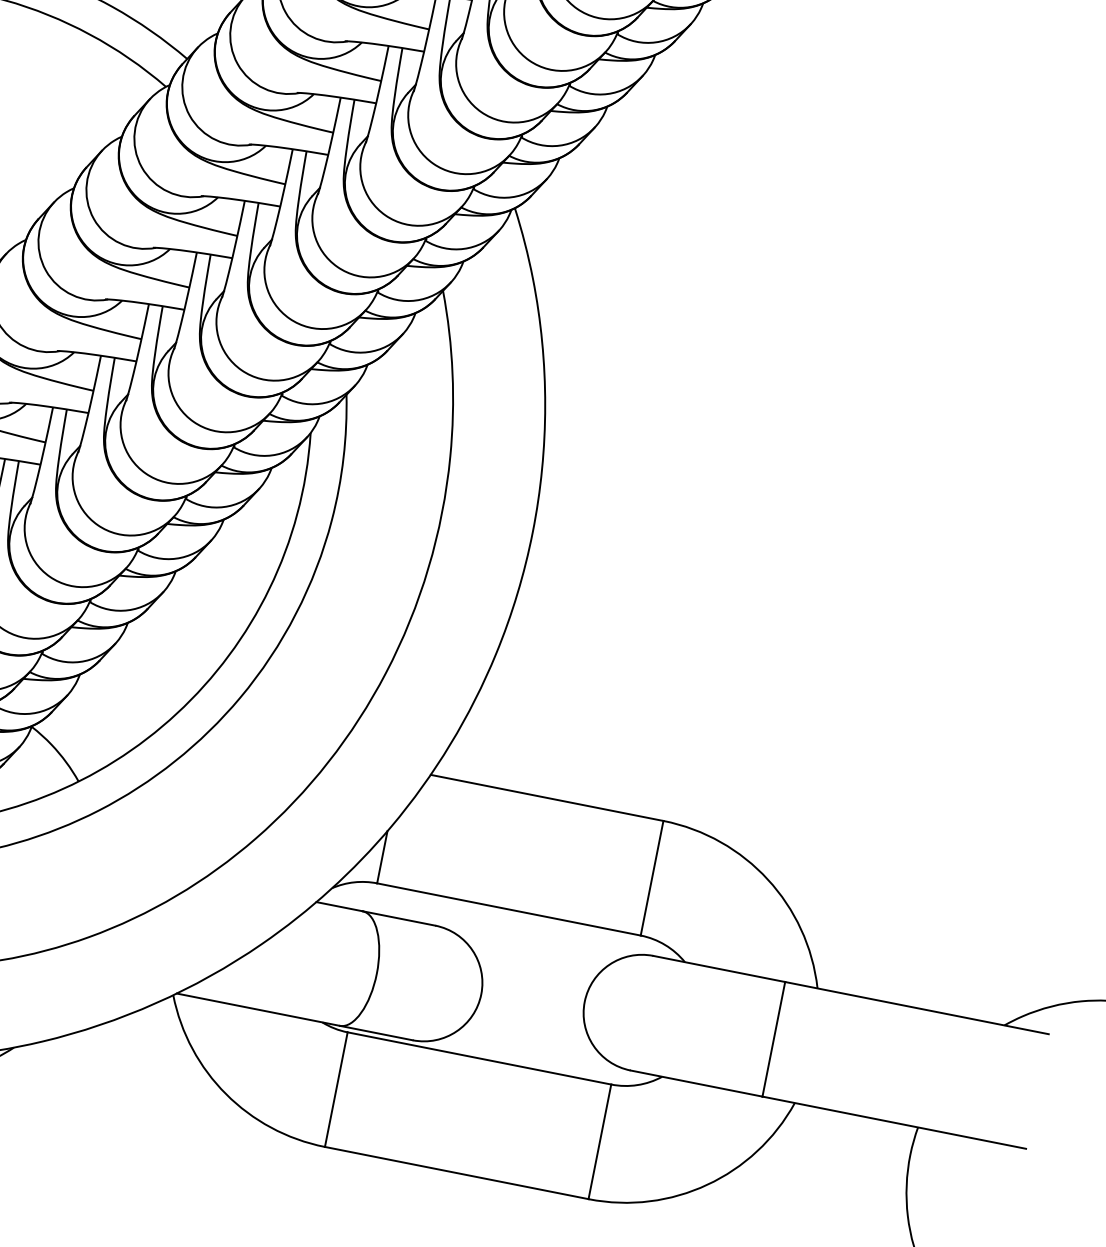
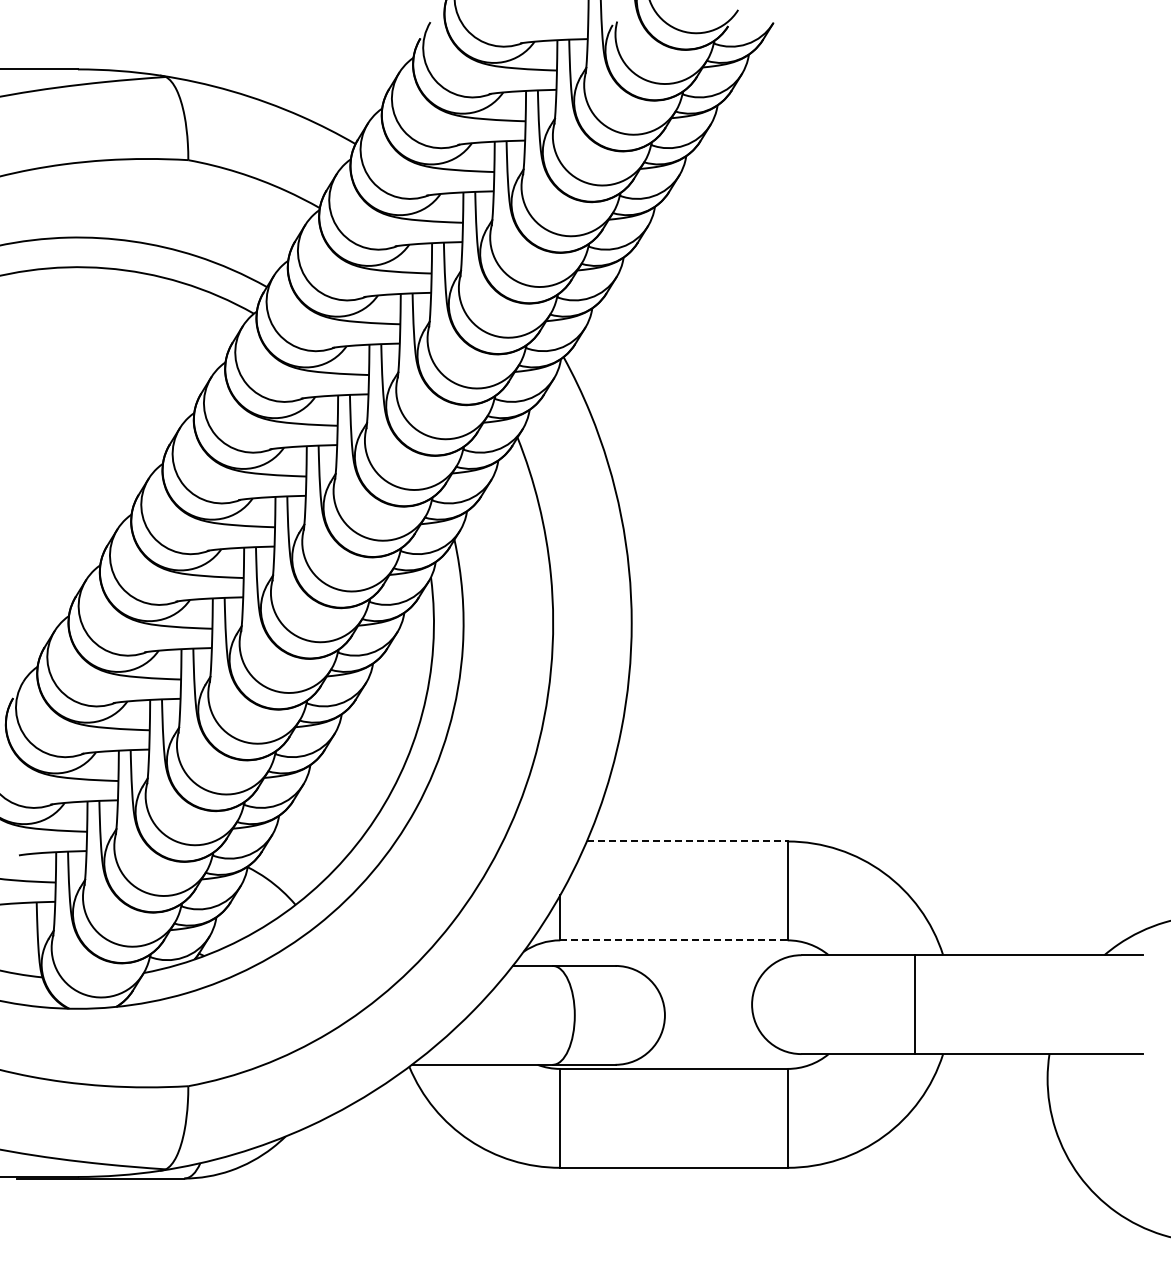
line: (547, 797) -> (687, 841), solid -> dashed
line: (508, 909) -> (673, 940), solid -> dashed

